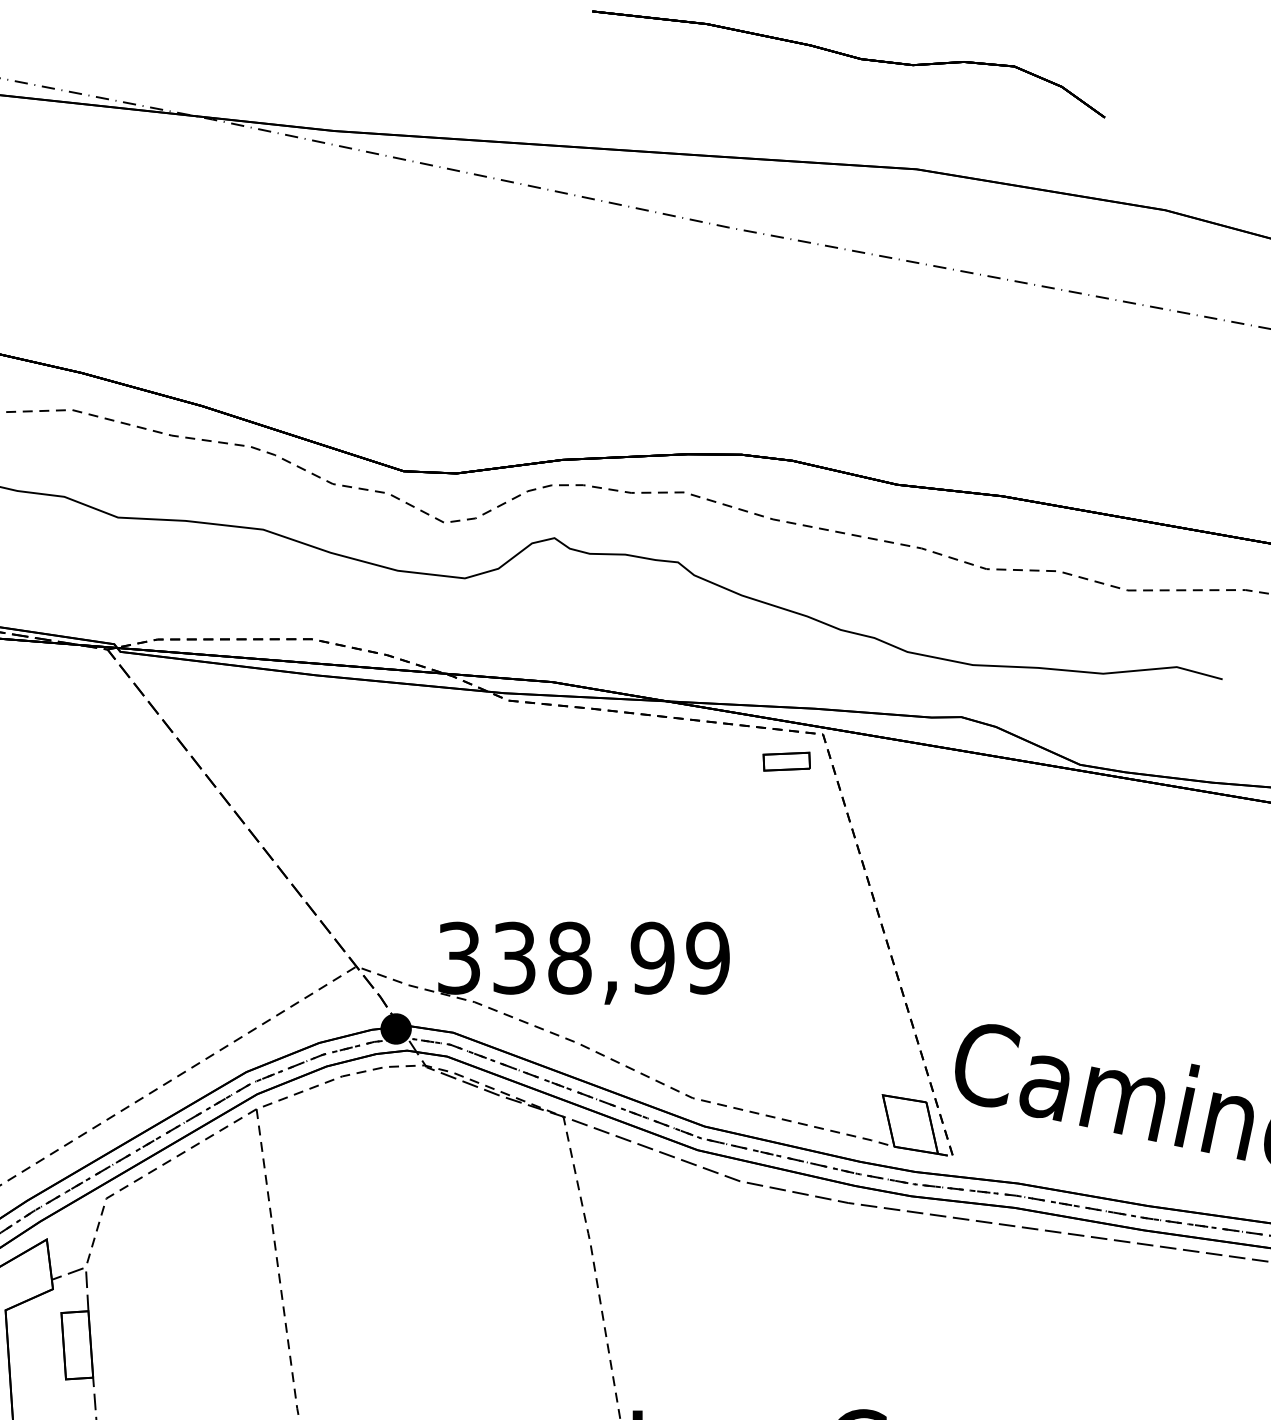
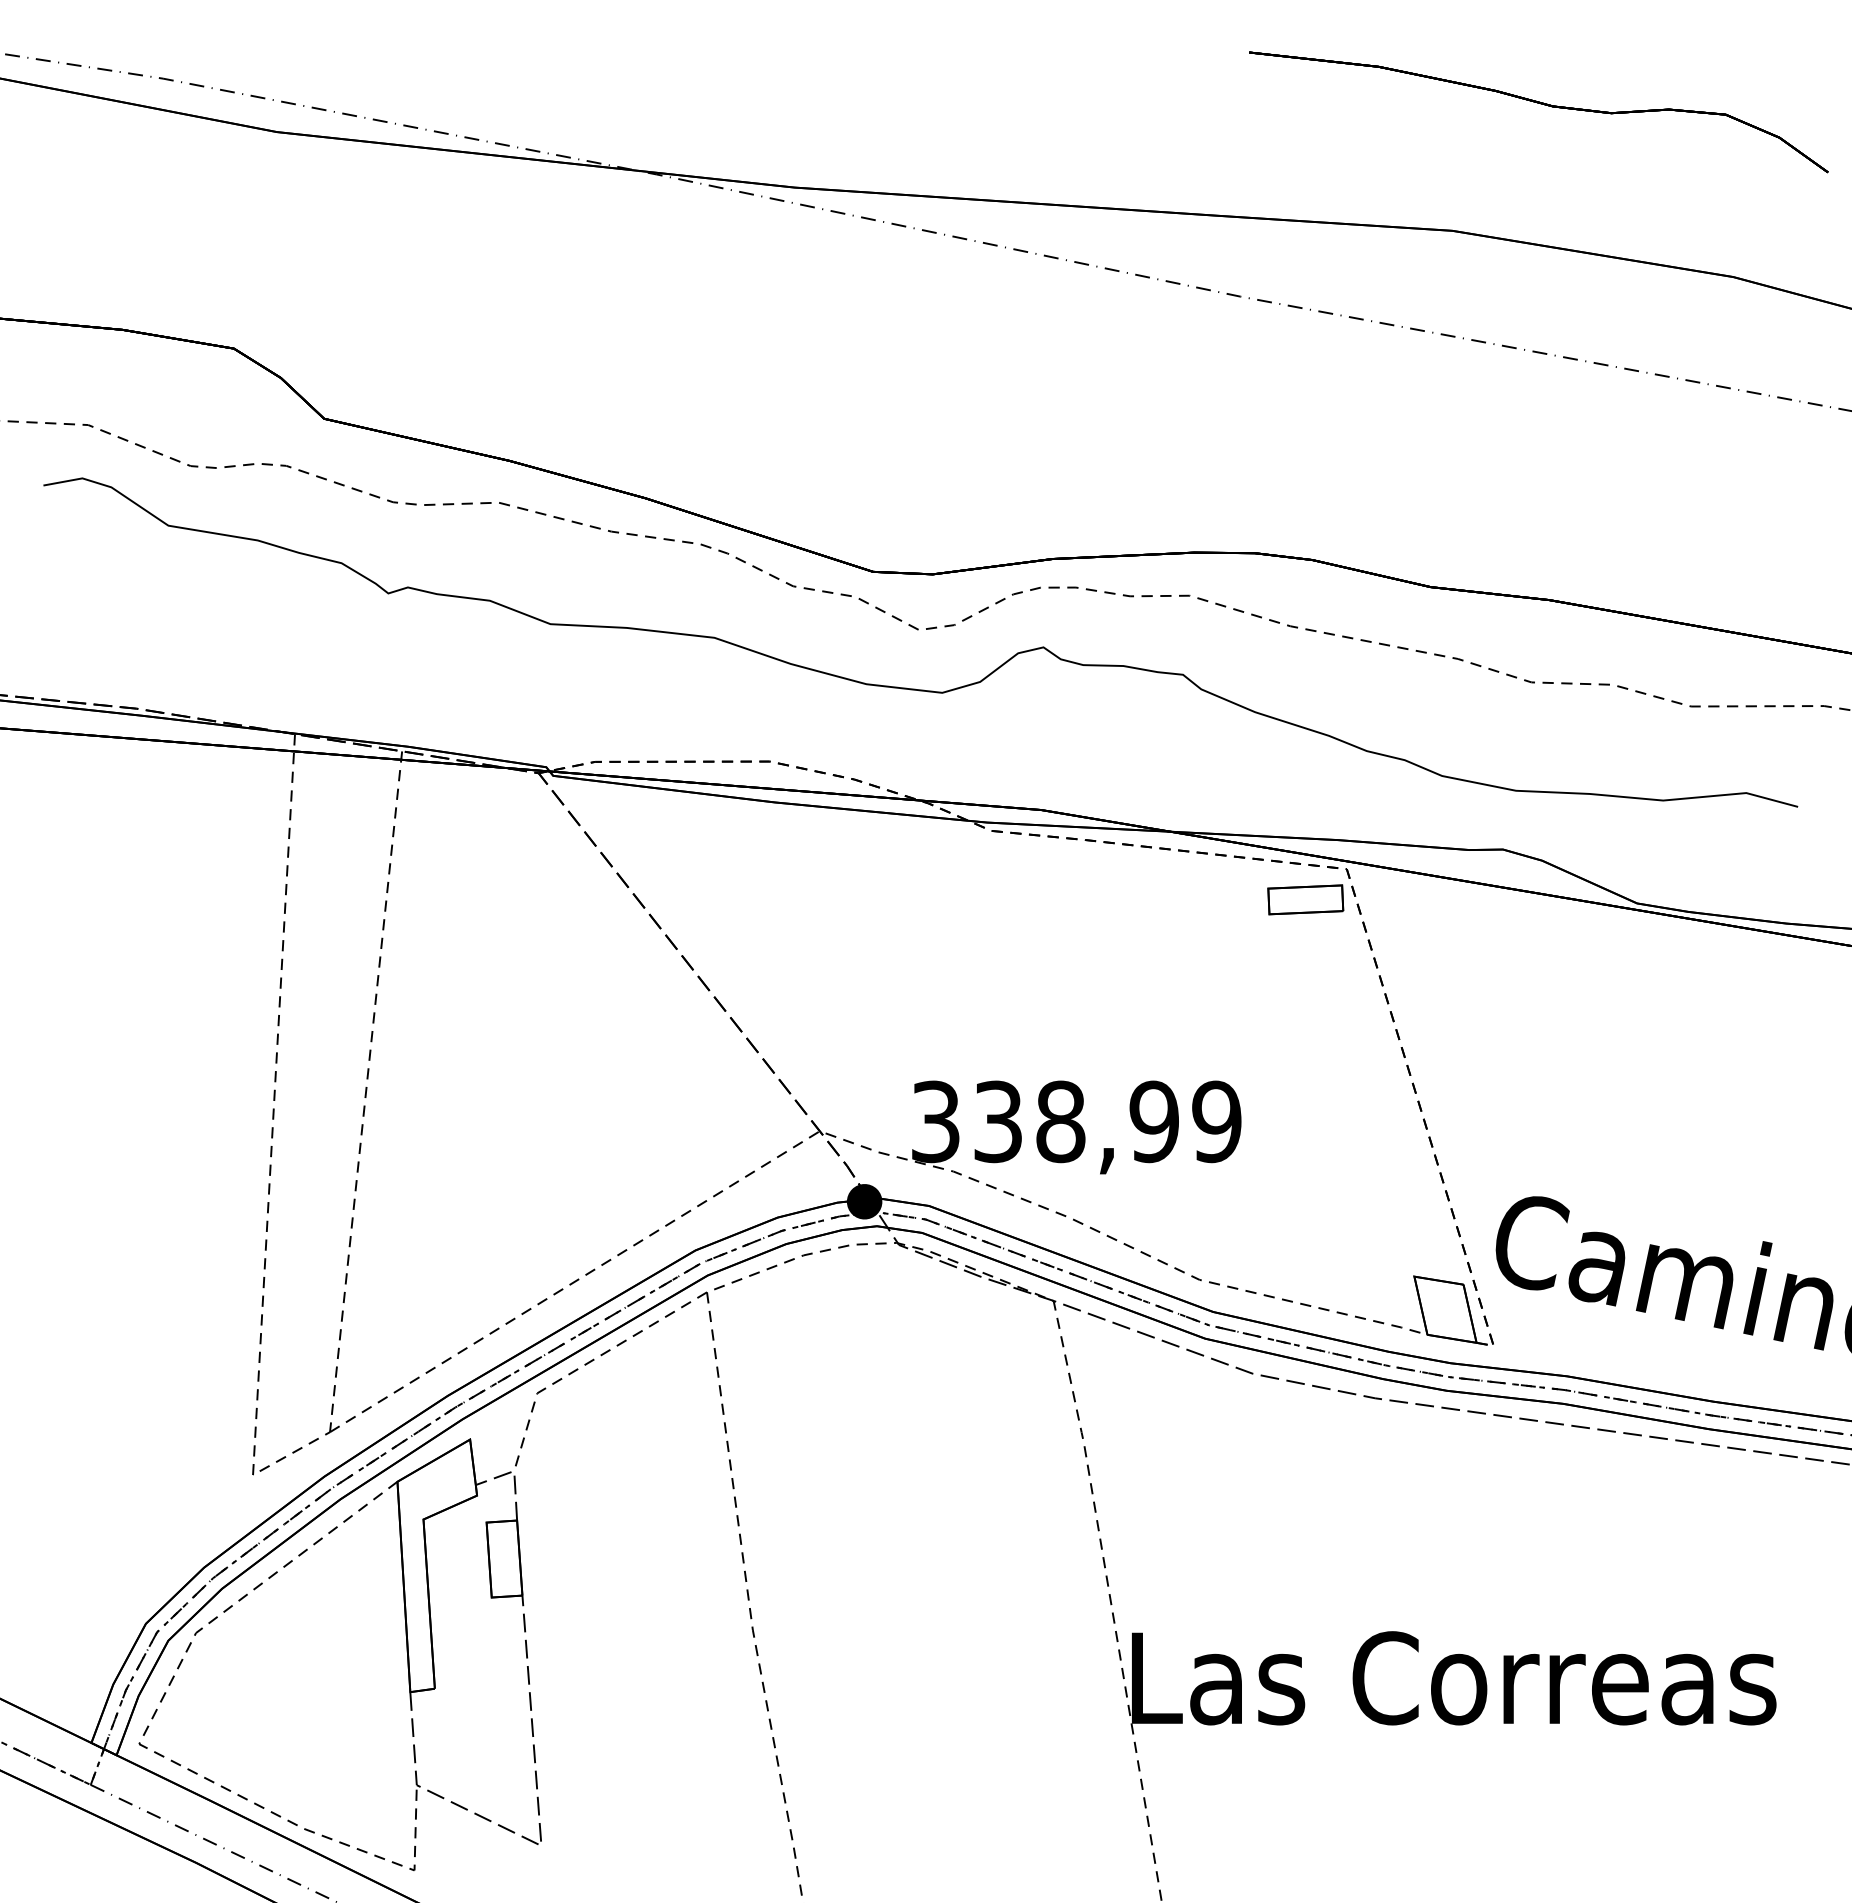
part: (850, 57) -> (1540, 104), moved
part: (786, 761) -> (1305, 899), size x1.43

